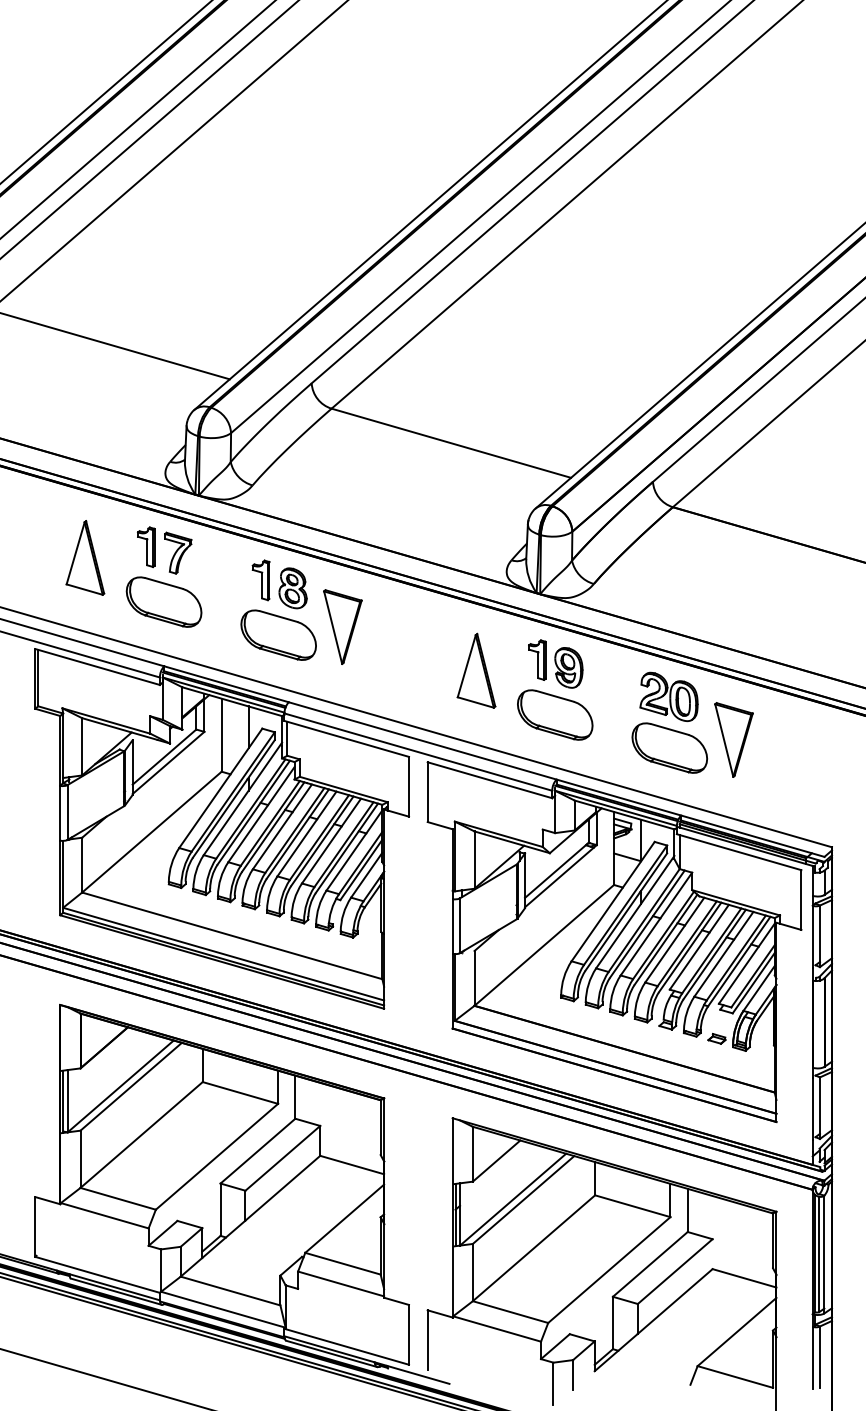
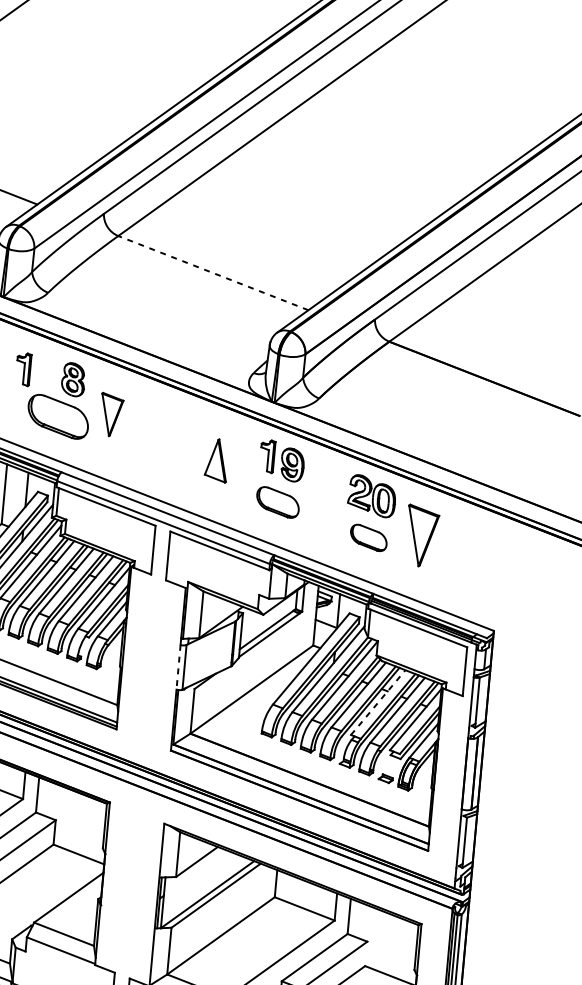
line: (451, 443) -> (213, 273), solid -> dashed
part: (260, 580) -> (22, 369), moved
part: (342, 626) -> (110, 414), size x0.7
part: (476, 670) -> (217, 460), size x0.7
part: (555, 714) -> (278, 502), size x0.7
part: (669, 747) -> (368, 537), size x0.6
line: (452, 926) -> (178, 667), solid -> dashed
line: (699, 947) -> (378, 702), solid -> dashed

